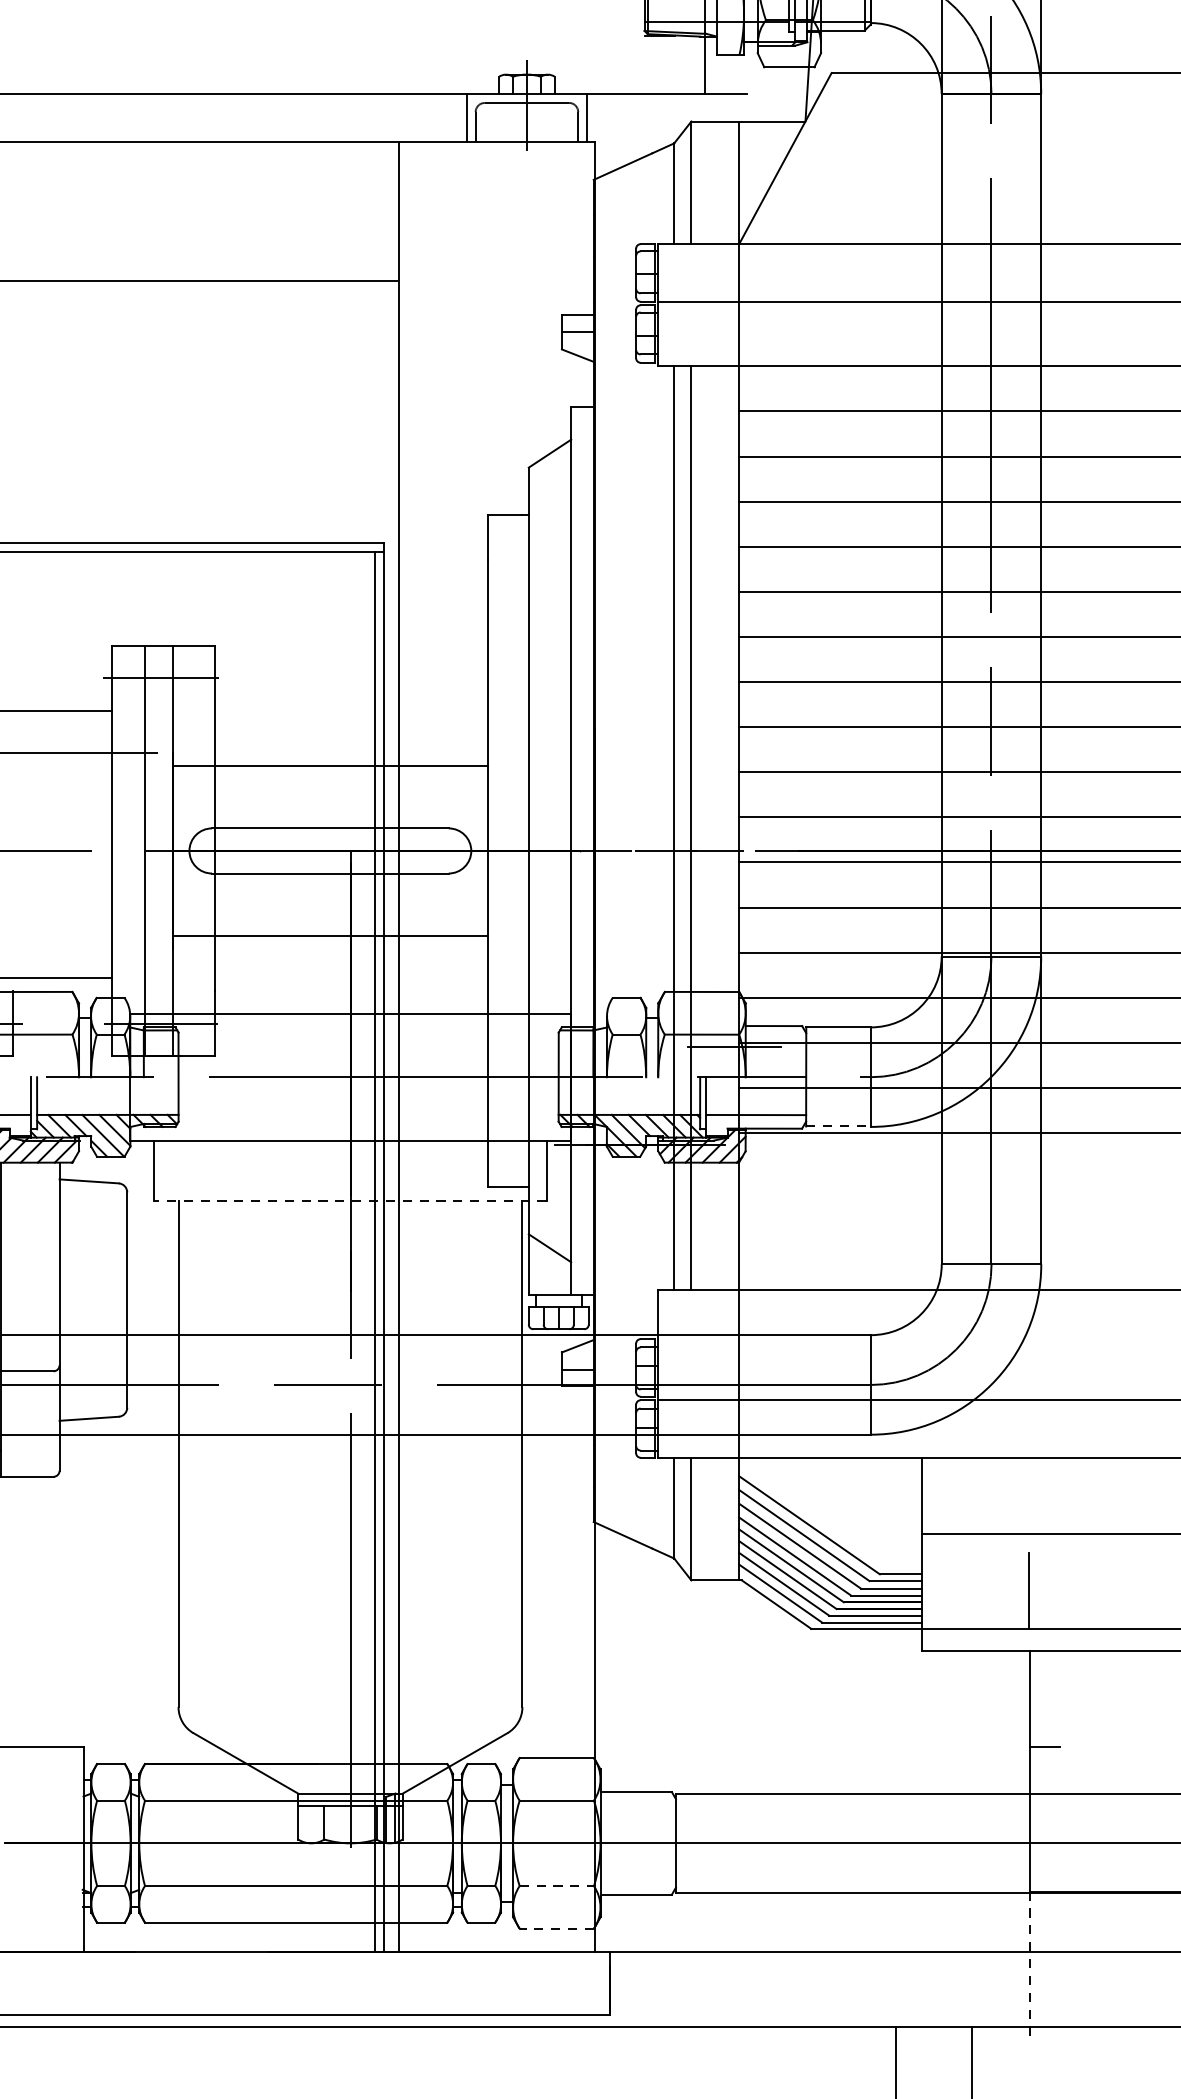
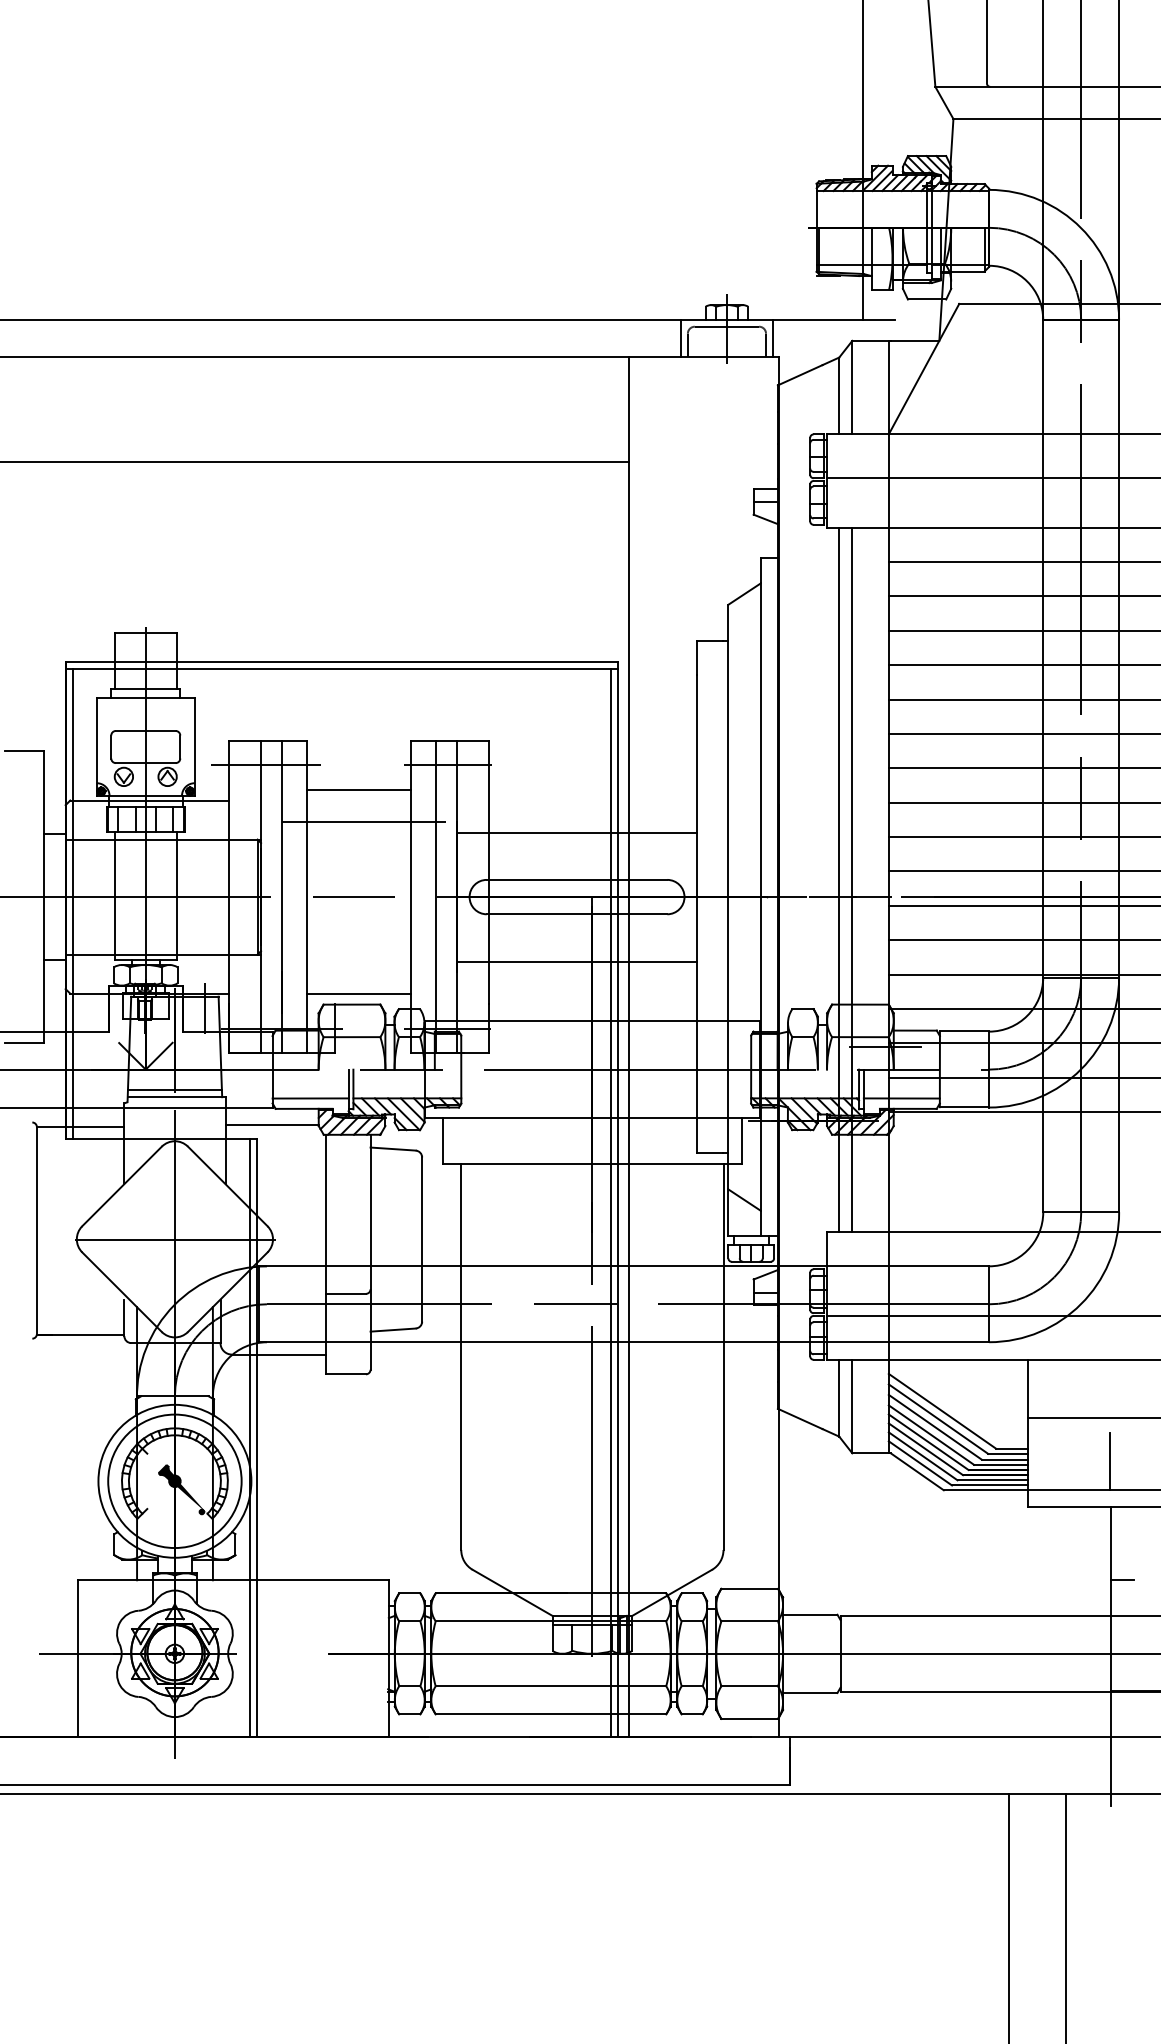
line: (838, 1126) -> (964, 1107), dashed -> solid
line: (350, 1200) -> (592, 1163), dashed -> solid
line: (557, 1886) -> (750, 1686), dashed -> solid
line: (556, 1928) -> (749, 1718), dashed -> solid
line: (1029, 1967) -> (1110, 1748), dashed -> solid

